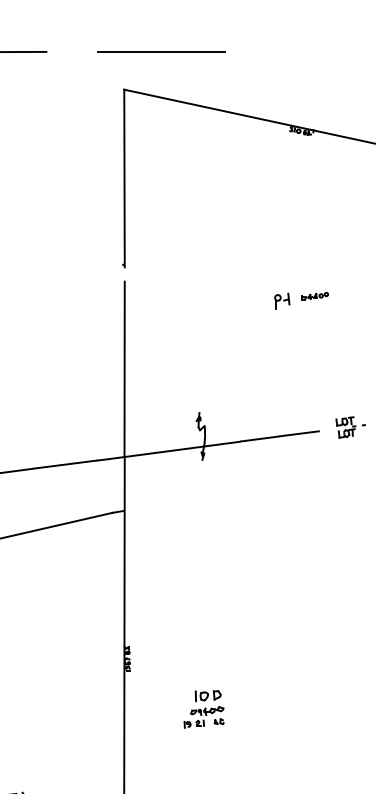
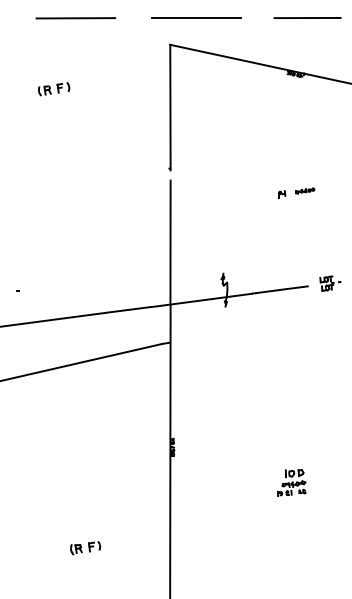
line: (318, 51) -> (307, 17), added
part: (283, 301) -> (282, 194), size x0.62
part: (203, 708) -> (291, 482), moved

